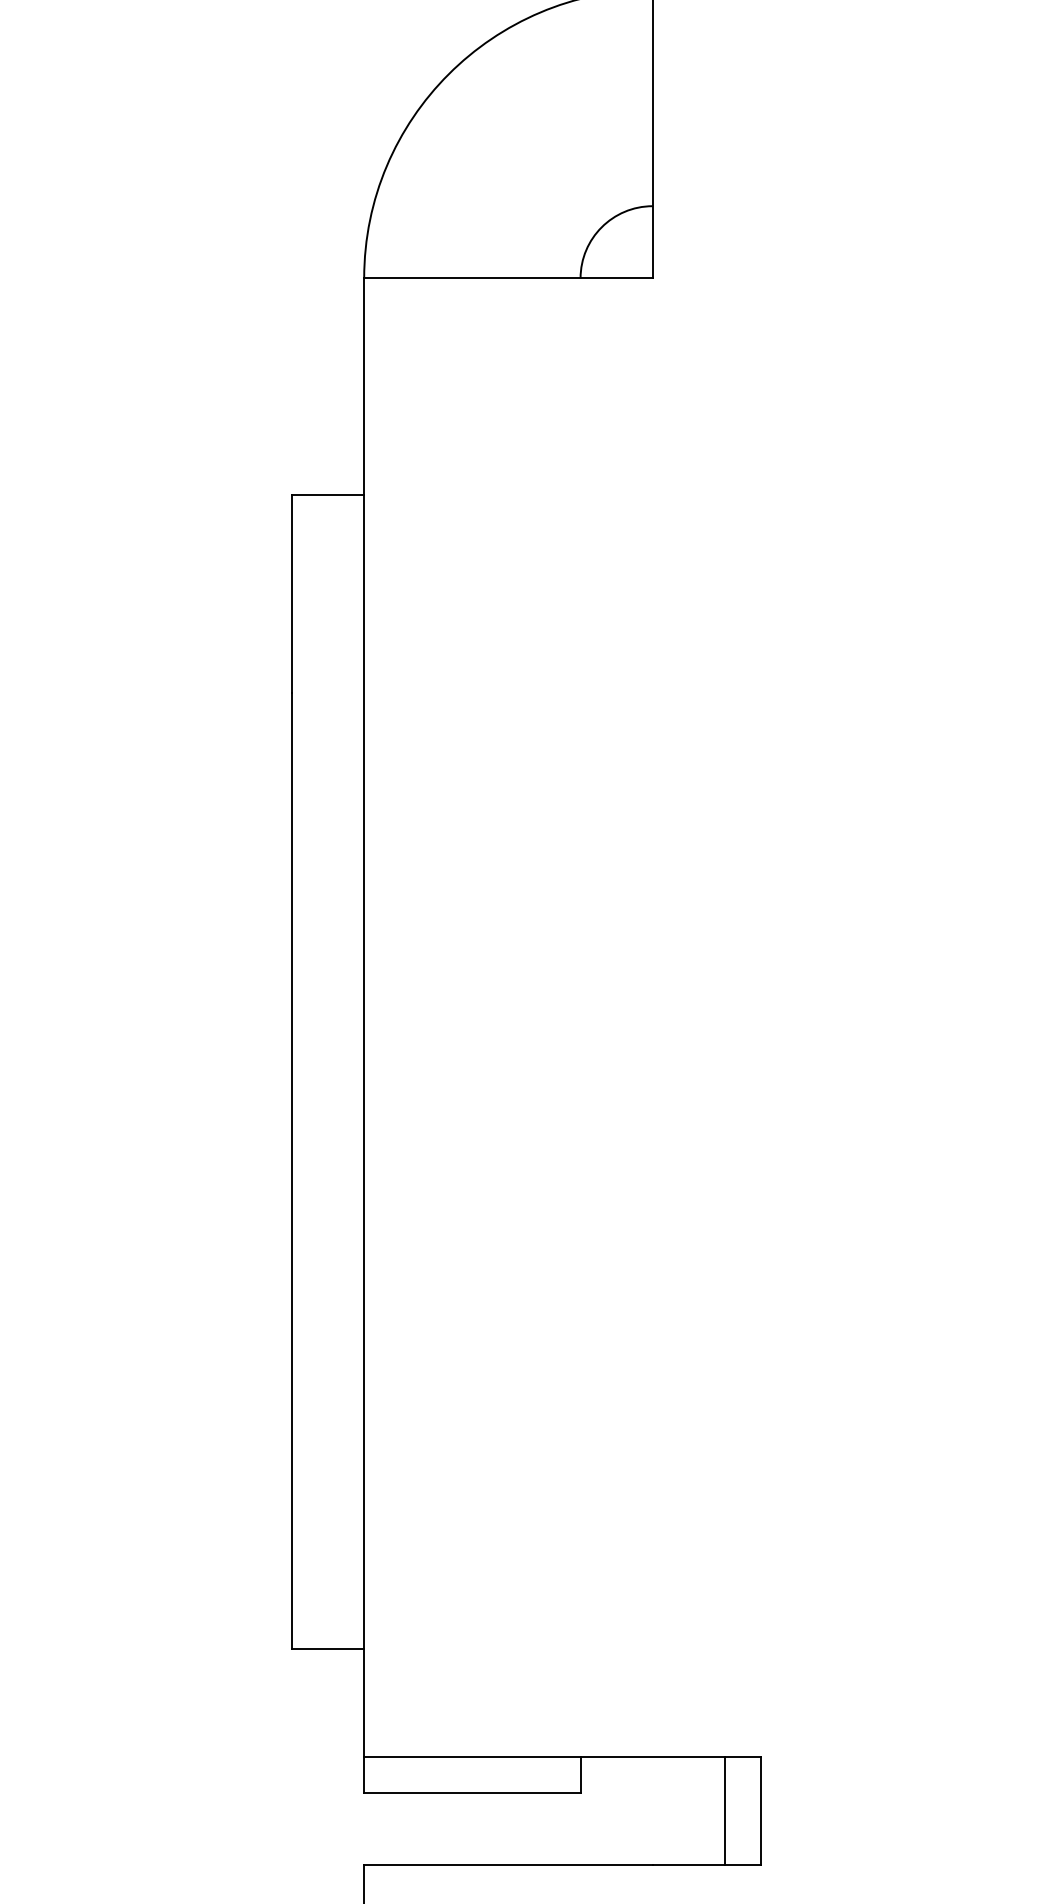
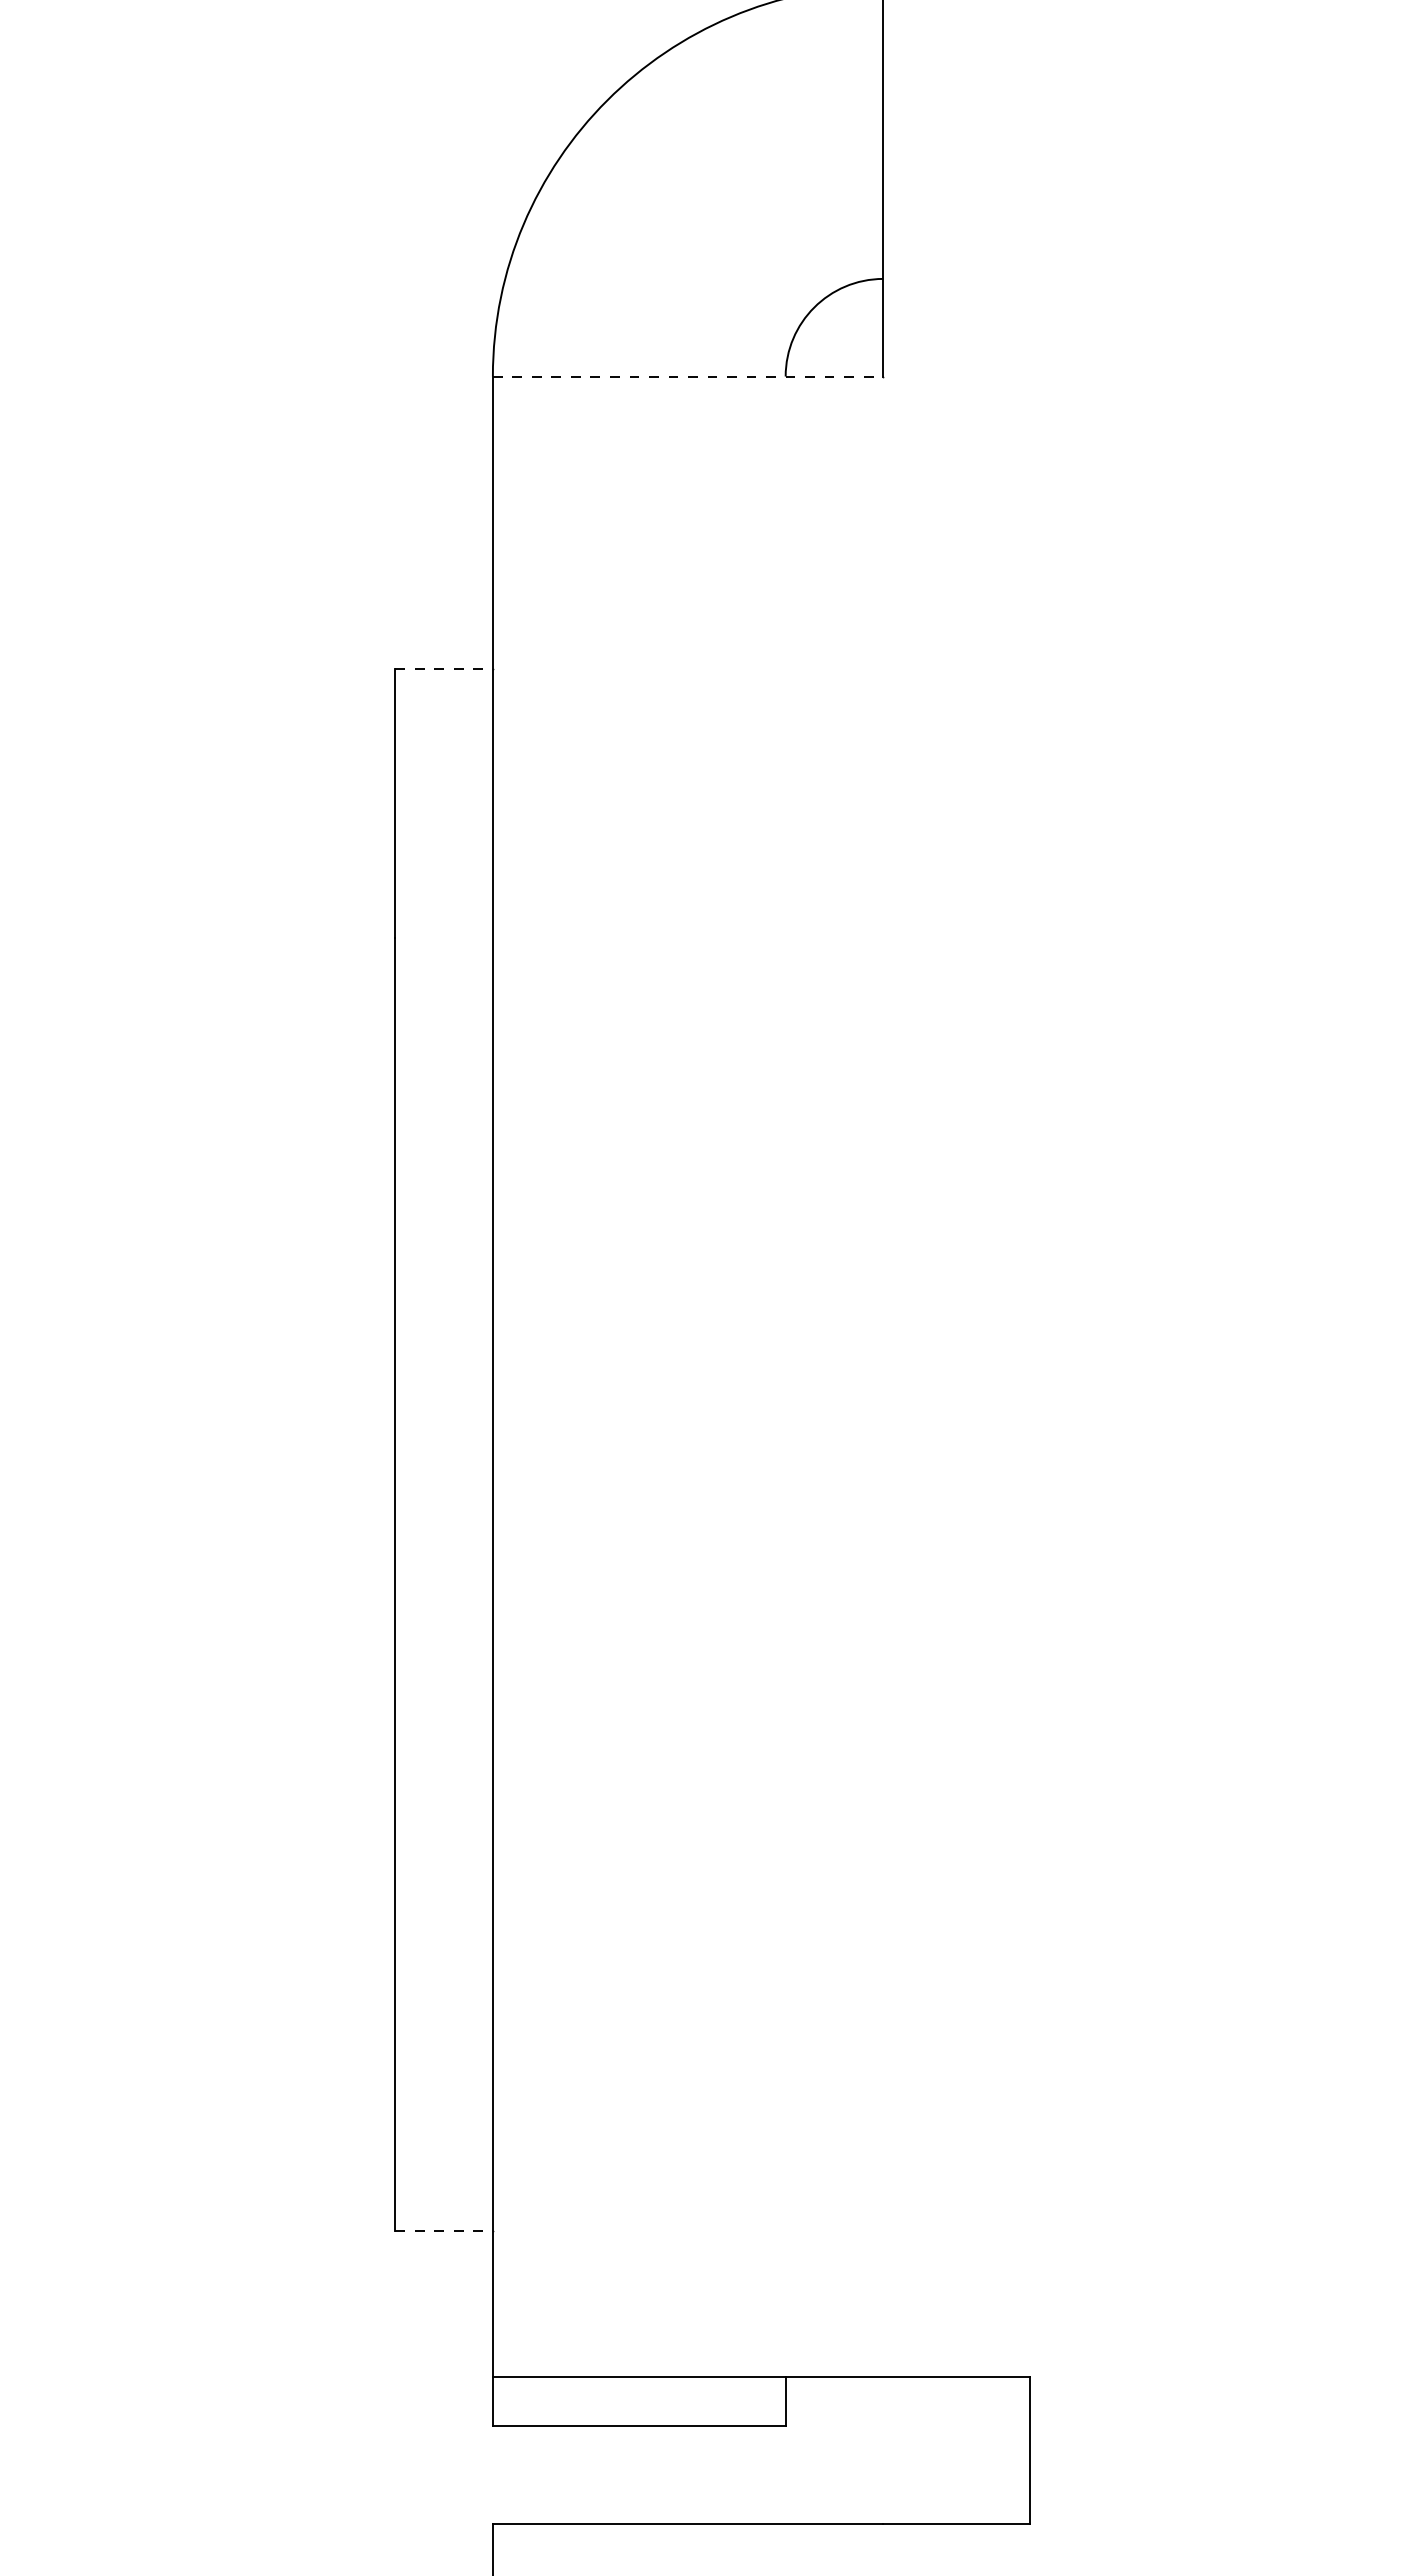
line: (508, 278) -> (688, 376), solid -> dashed
line: (328, 494) -> (444, 669), solid -> dashed
line: (328, 1648) -> (444, 2230), solid -> dashed
line: (724, 1811) -> (980, 2450), removed

